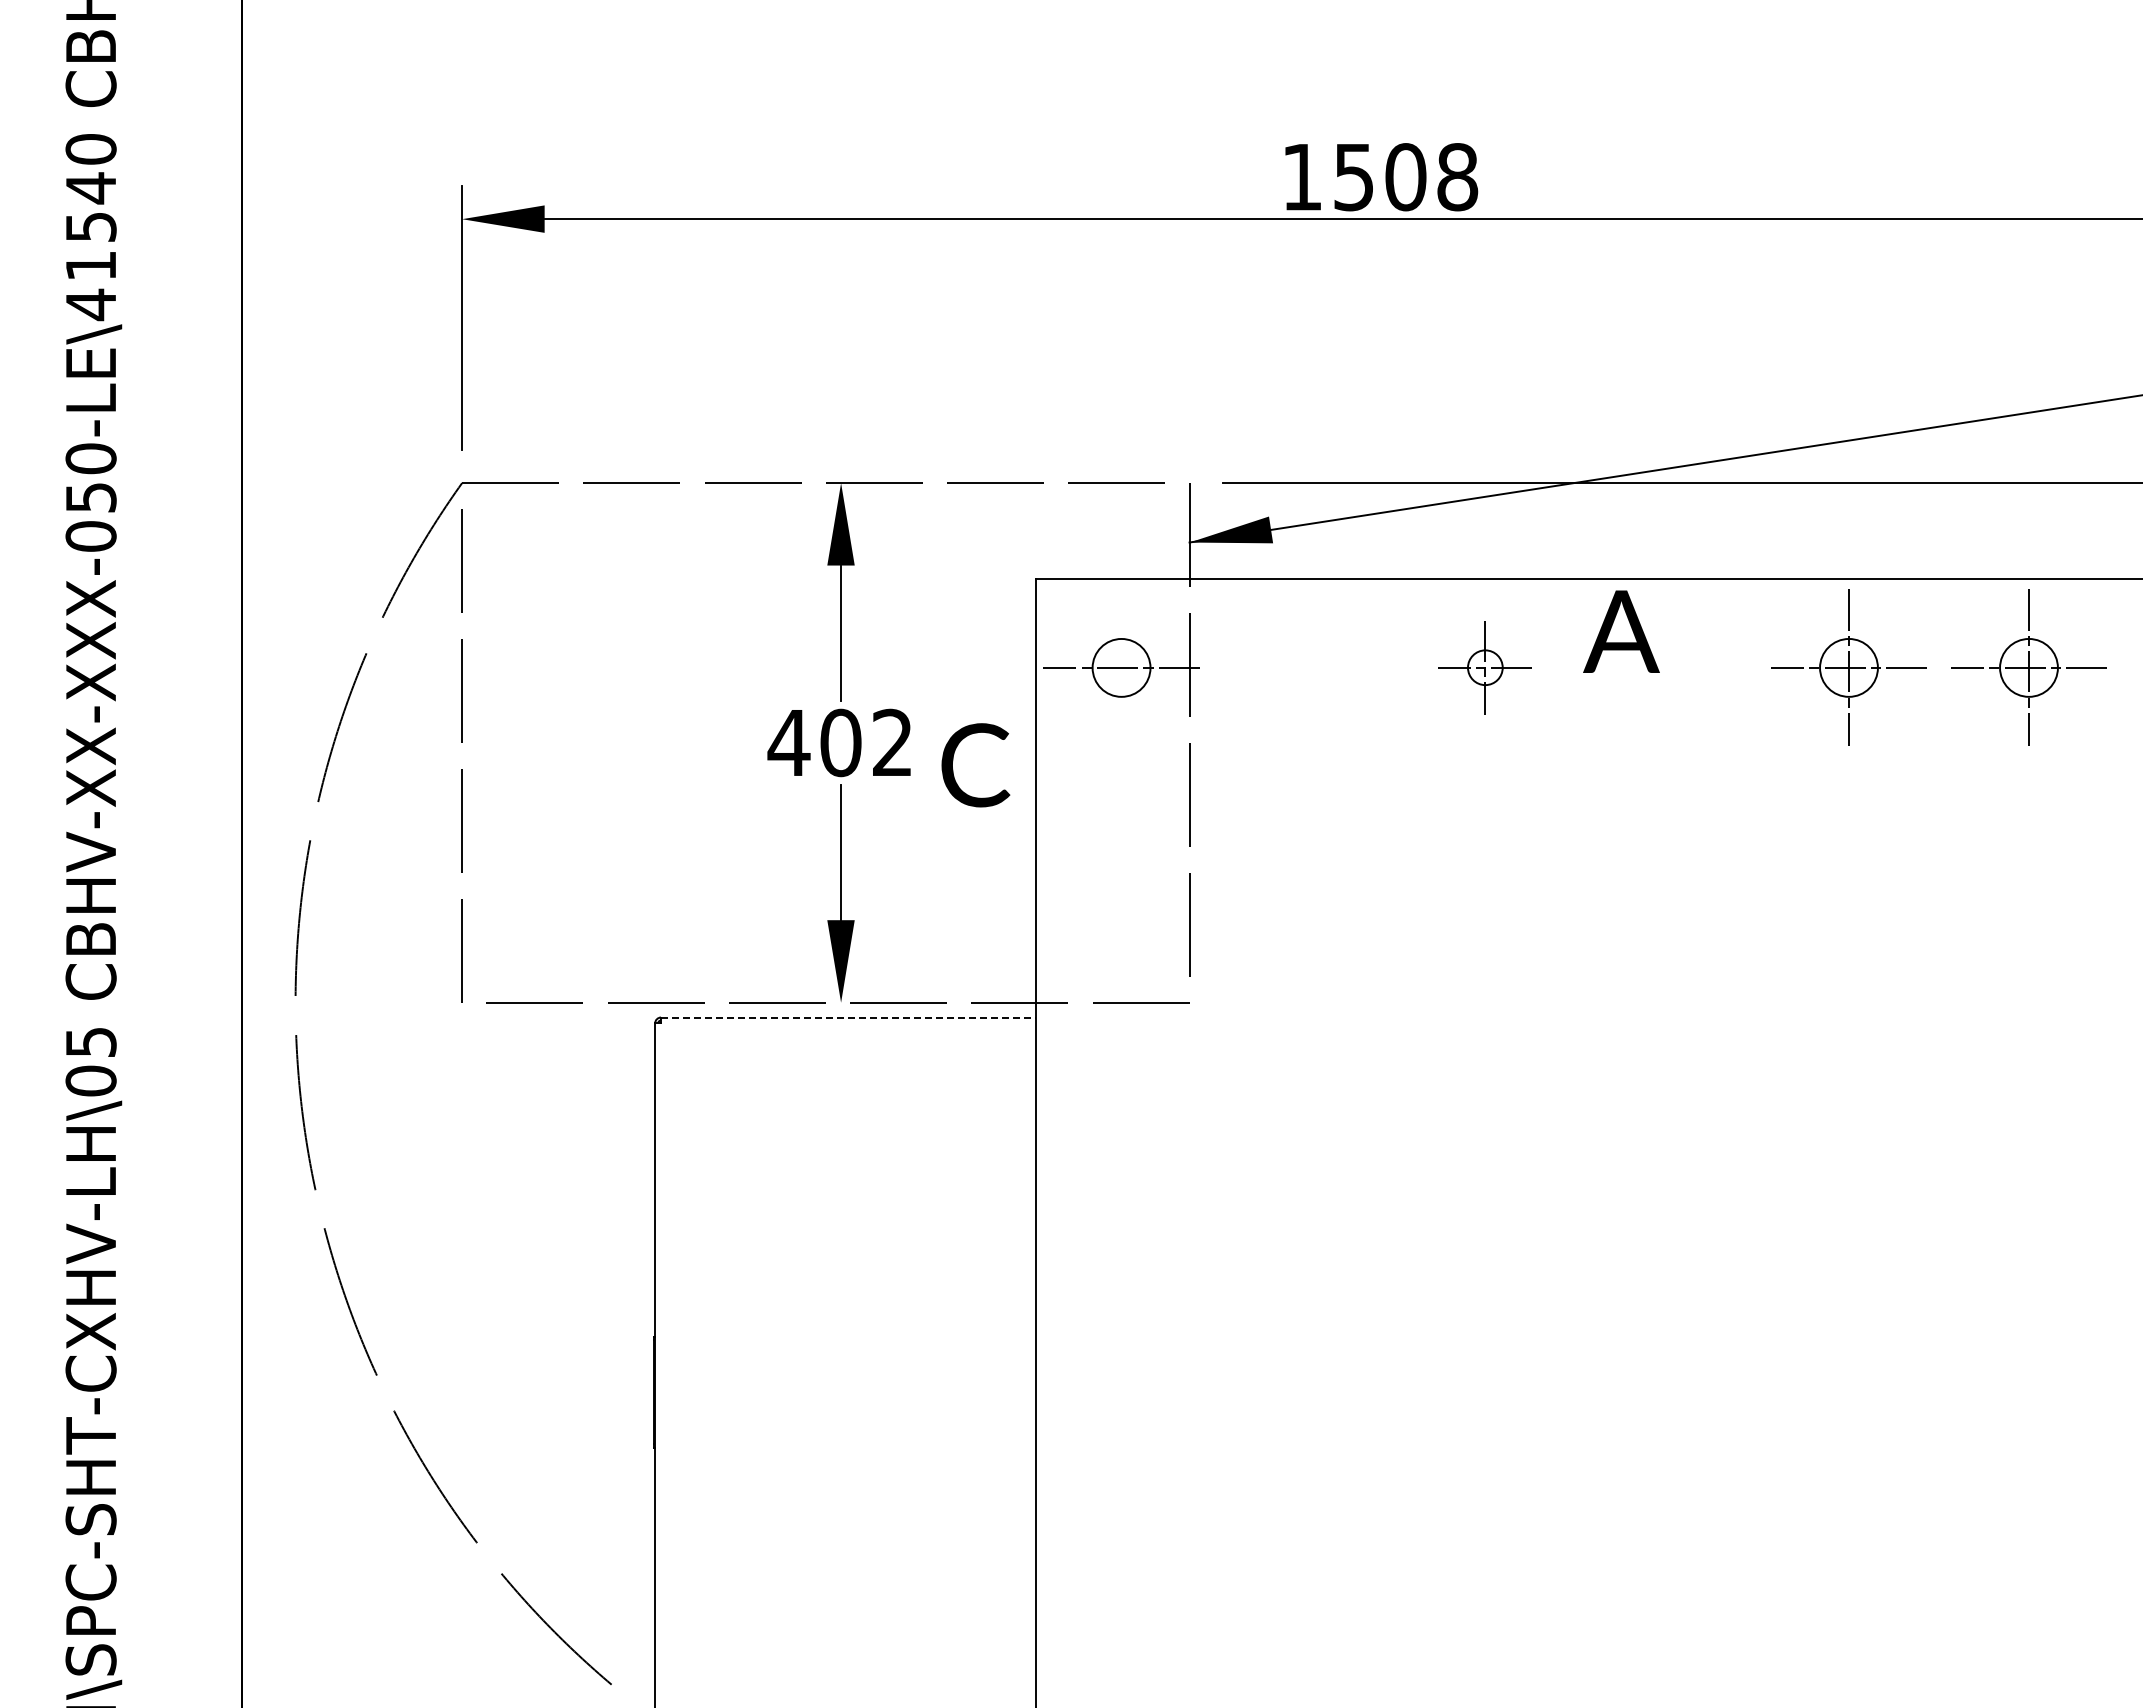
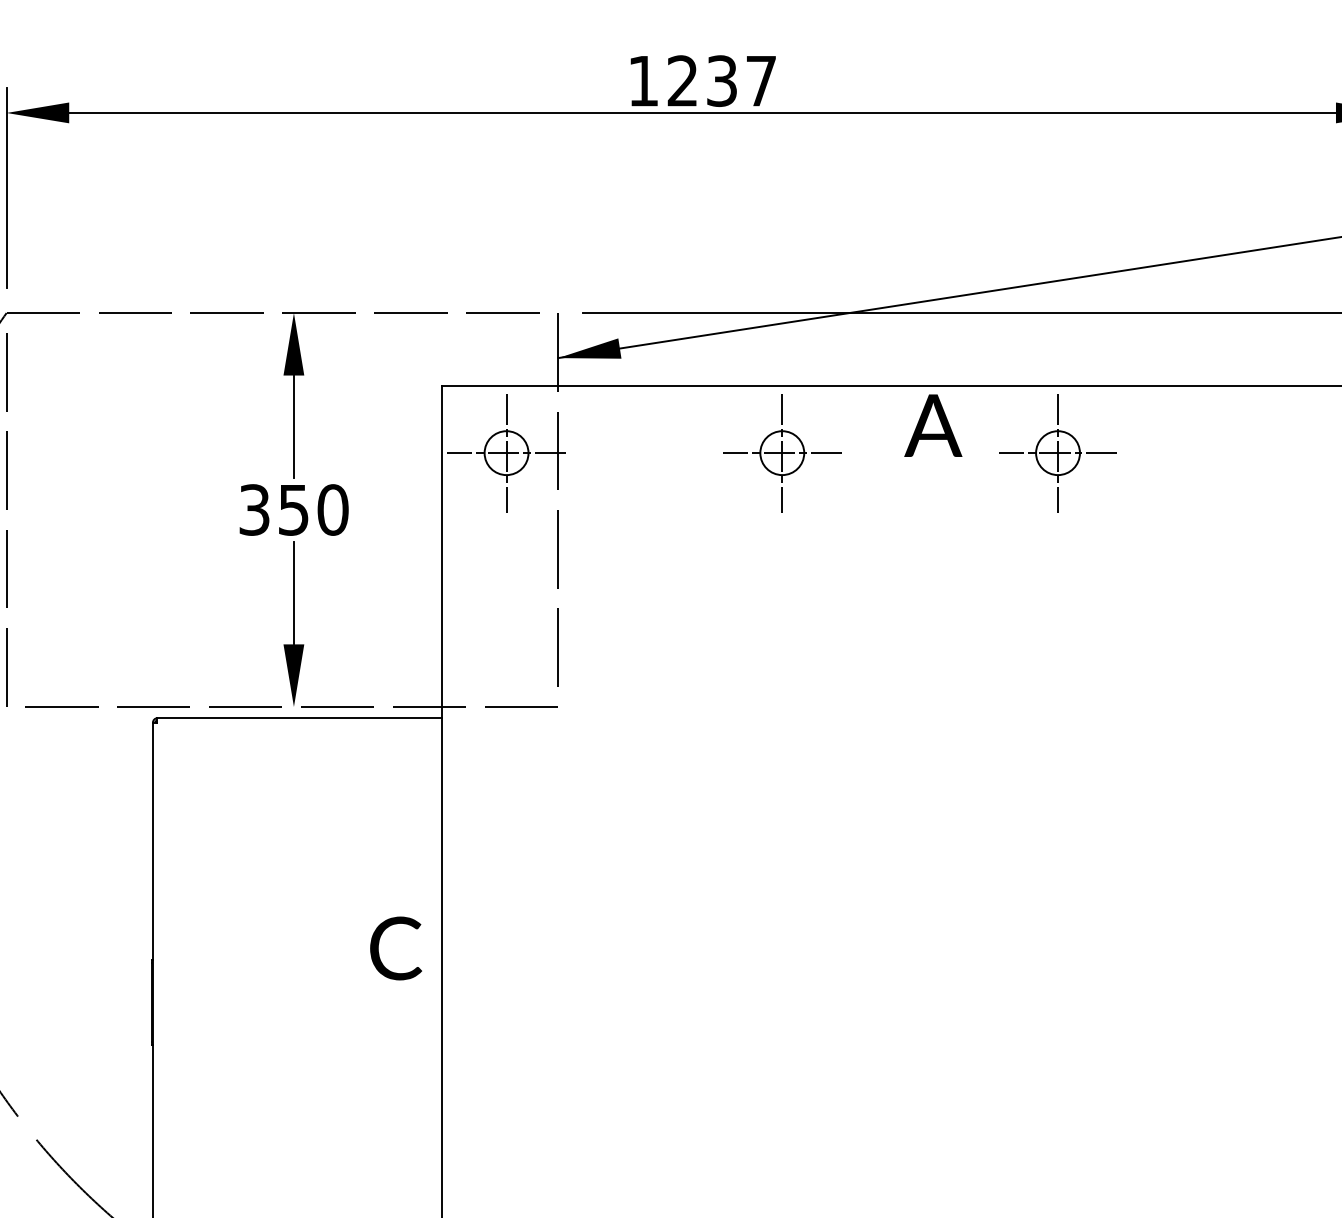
text: (1406, 177) -> (722, 81), 1508 -> 1237
text: (1621, 631) -> (933, 425), moved
line: (1121, 667) -> (506, 452), added
part: (1485, 667) -> (782, 452), size x1.67
part: (2028, 667) -> (1194, 452), removed
text: (840, 742) -> (293, 509), 402 -> 350
text: (975, 765) -> (395, 948), moved
line: (848, 1017) -> (299, 718), dashed -> solid

